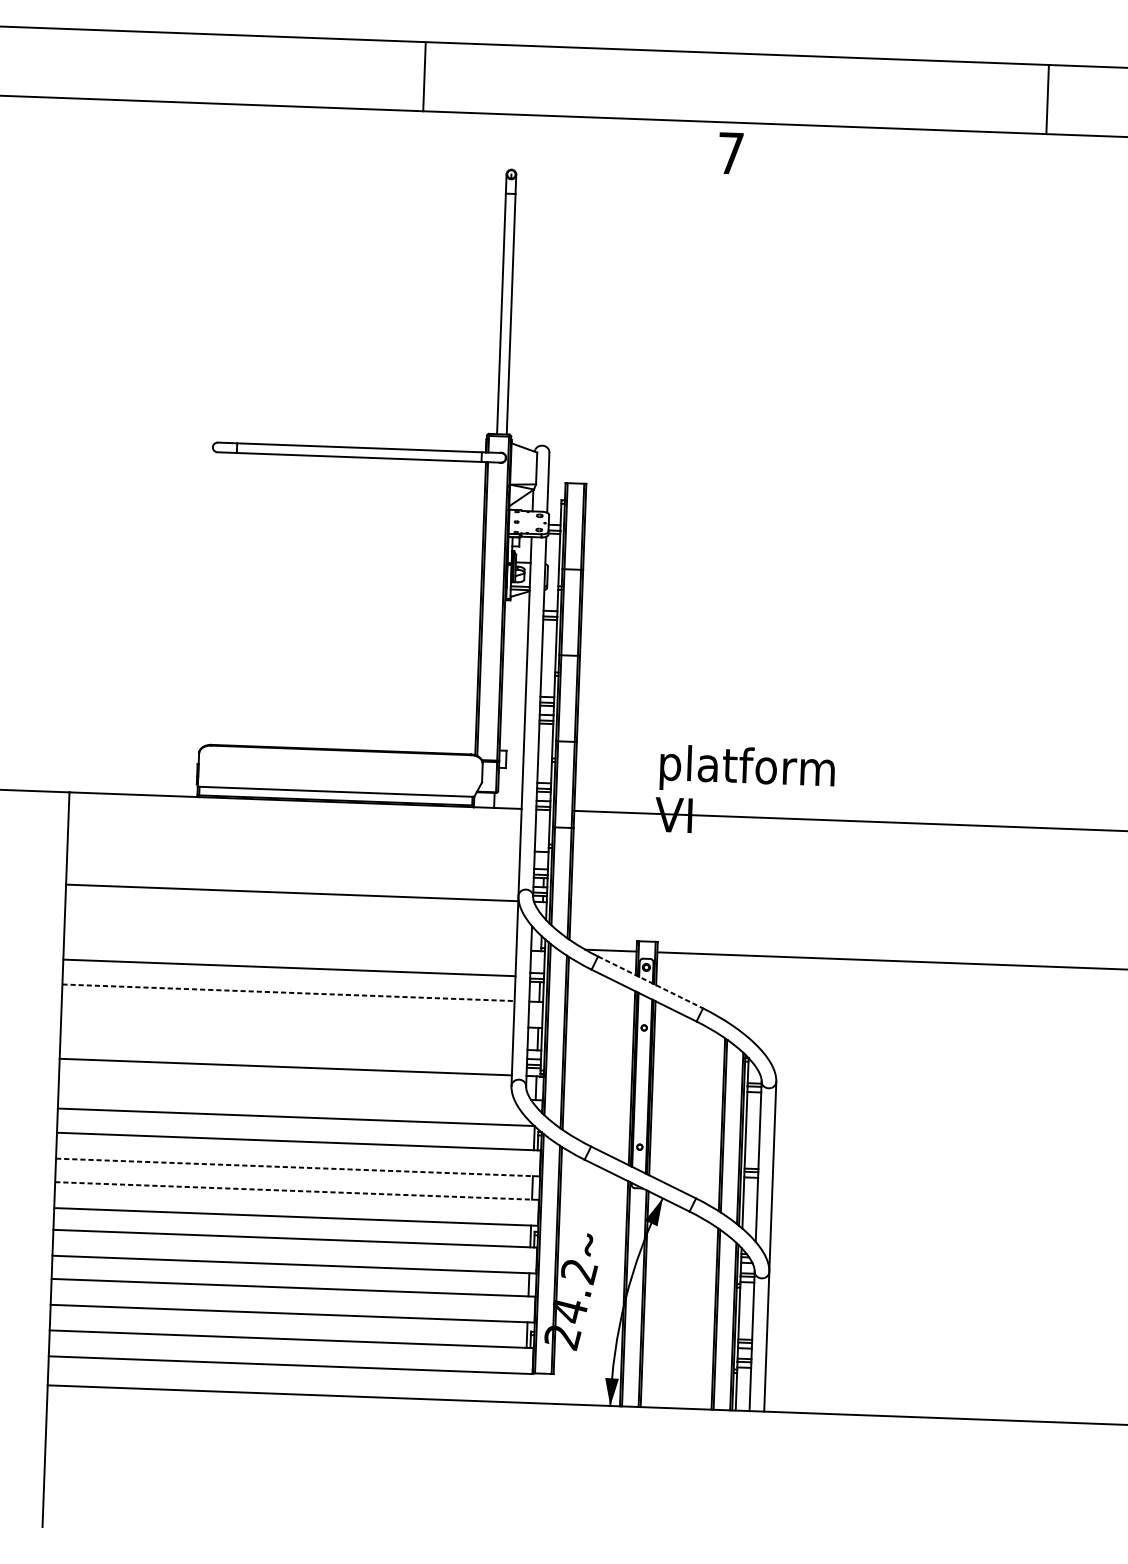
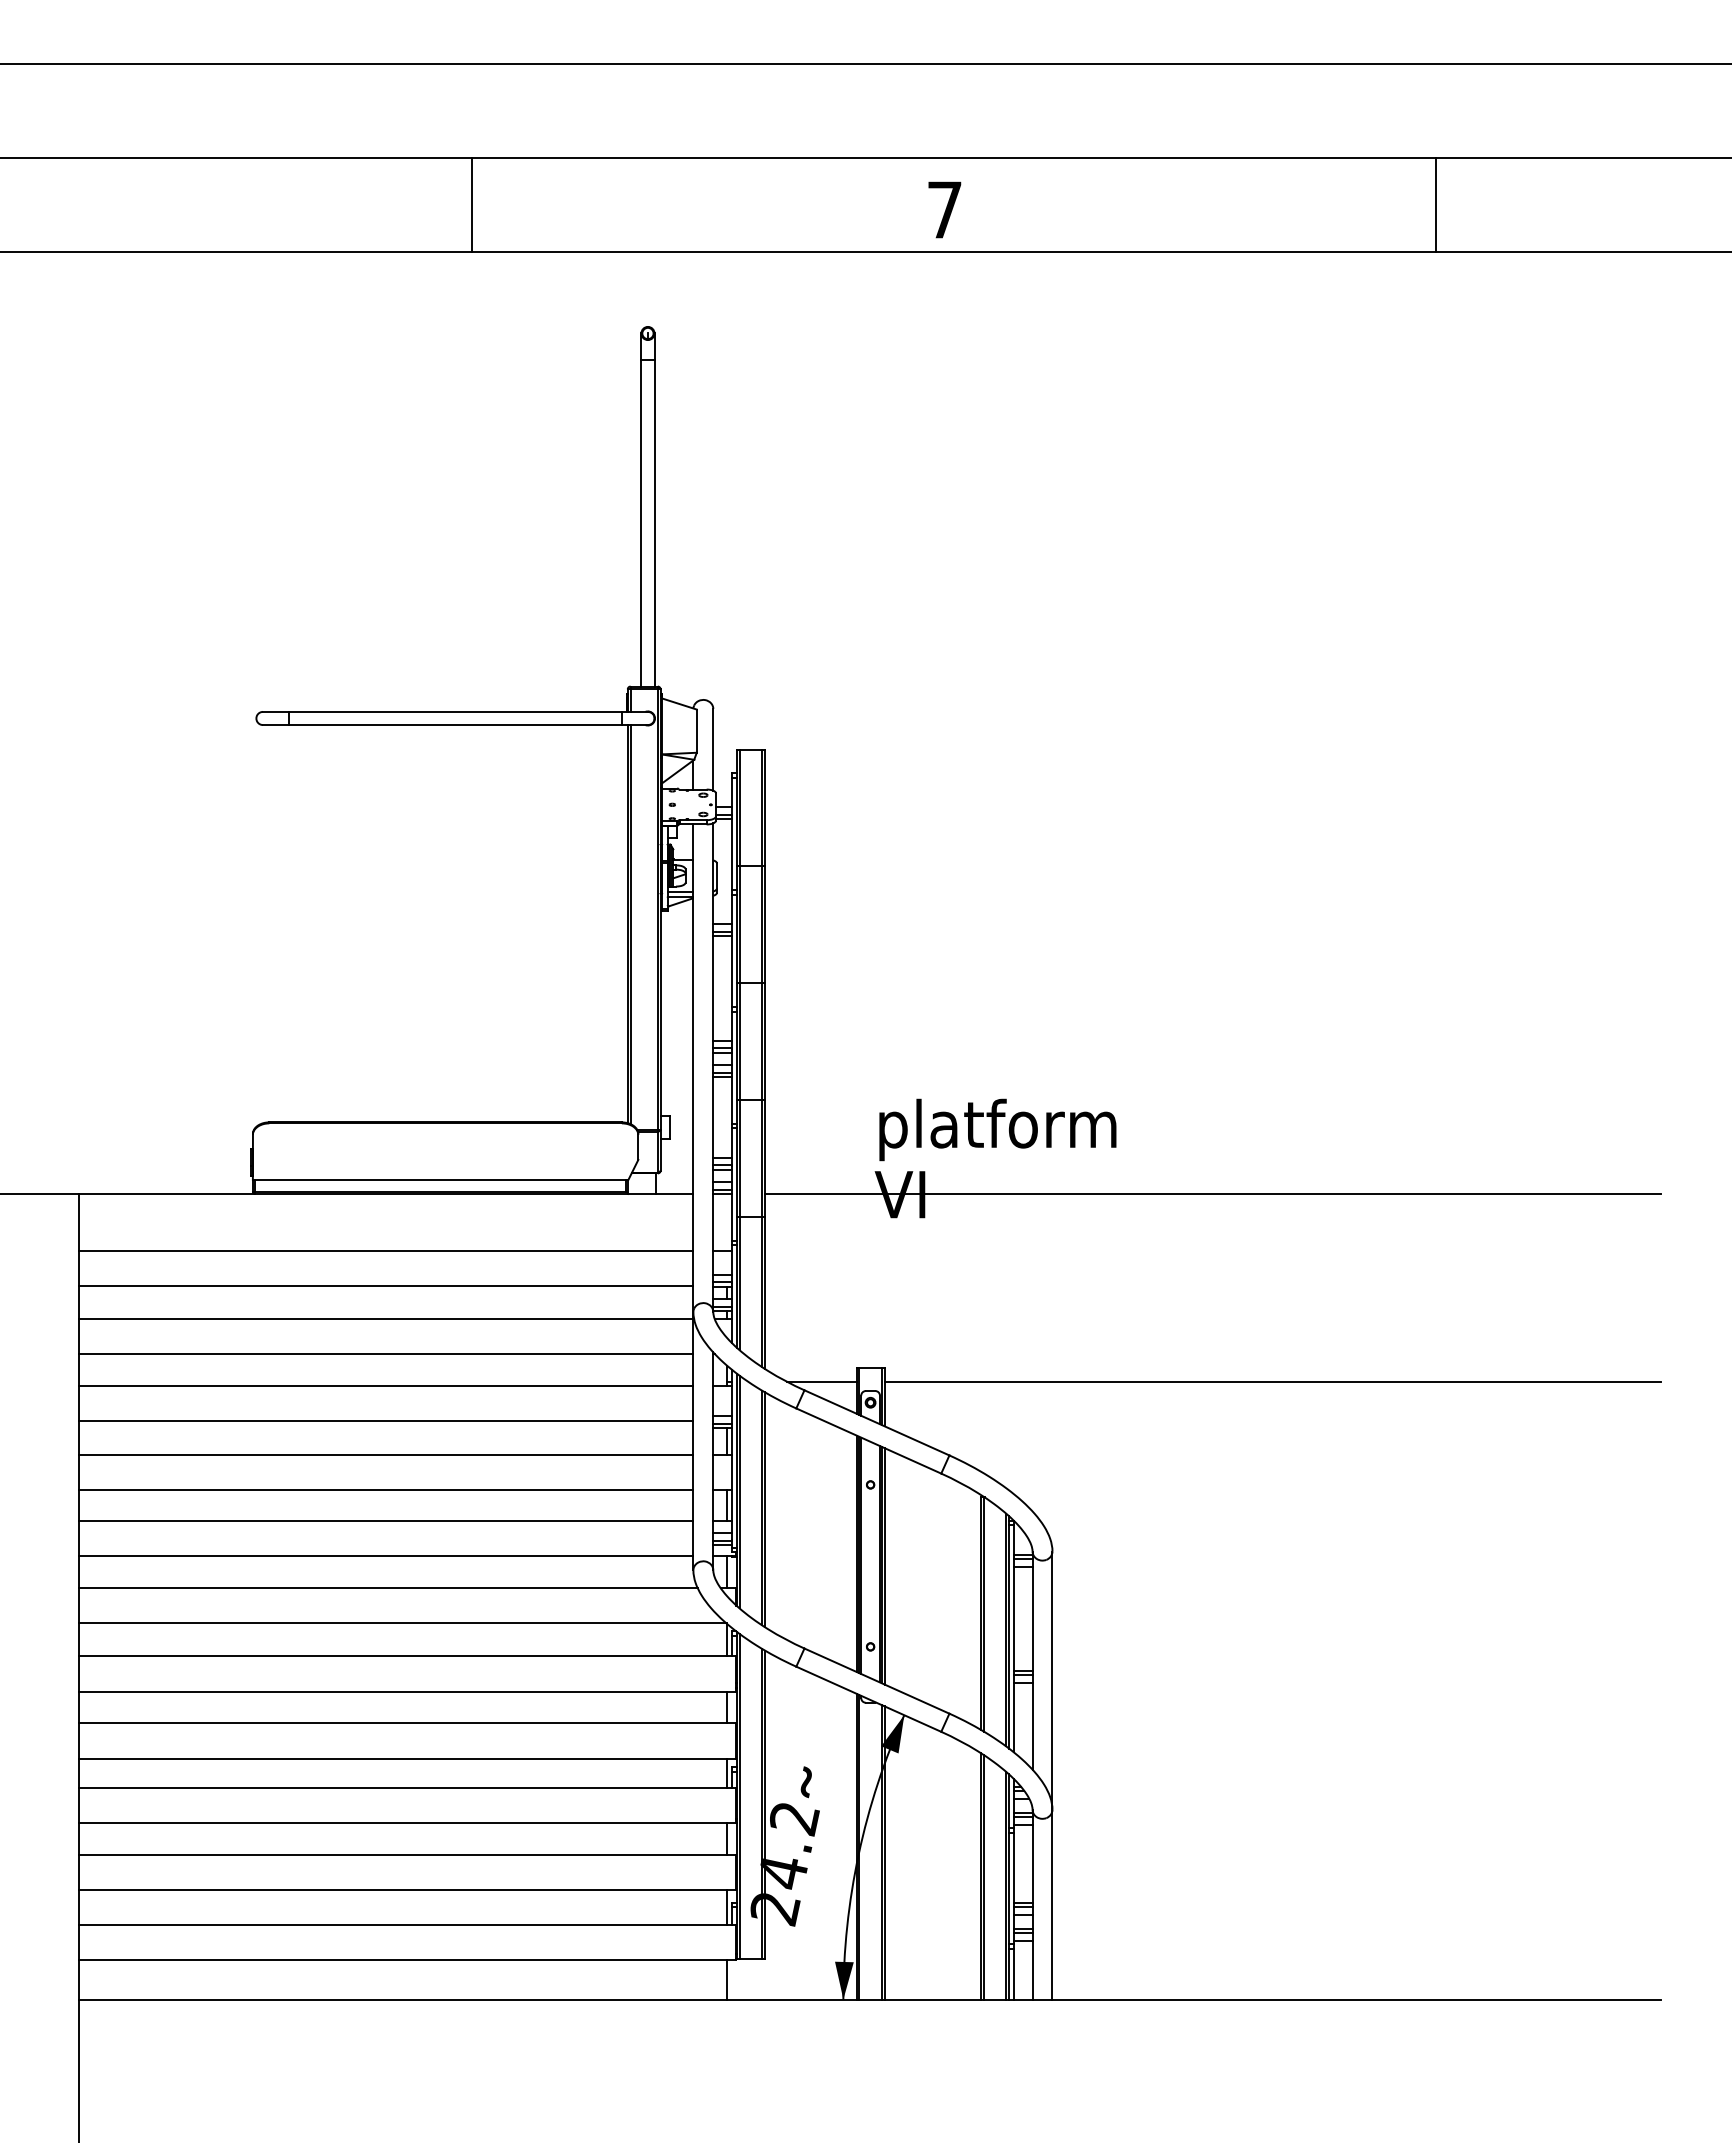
line: (424, 76) -> (472, 205), moved
line: (1047, 99) -> (1435, 205), moved
text: (730, 153) -> (944, 209), moved
line: (294, 843) -> (386, 1251), added
line: (293, 868) -> (386, 1286), added
line: (291, 918) -> (386, 1354), added
line: (290, 941) -> (386, 1385), added
line: (650, 982) -> (877, 1423), dashed -> solid
line: (288, 992) -> (386, 1454), dashed -> solid
line: (287, 1019) -> (386, 1490), added
line: (286, 1041) -> (386, 1520), added
line: (286, 1091) -> (388, 1588), added
line: (297, 1167) -> (407, 1691), dashed -> solid
line: (296, 1191) -> (407, 1723), dashed -> solid
line: (524, 1388) -> (726, 1979), added

